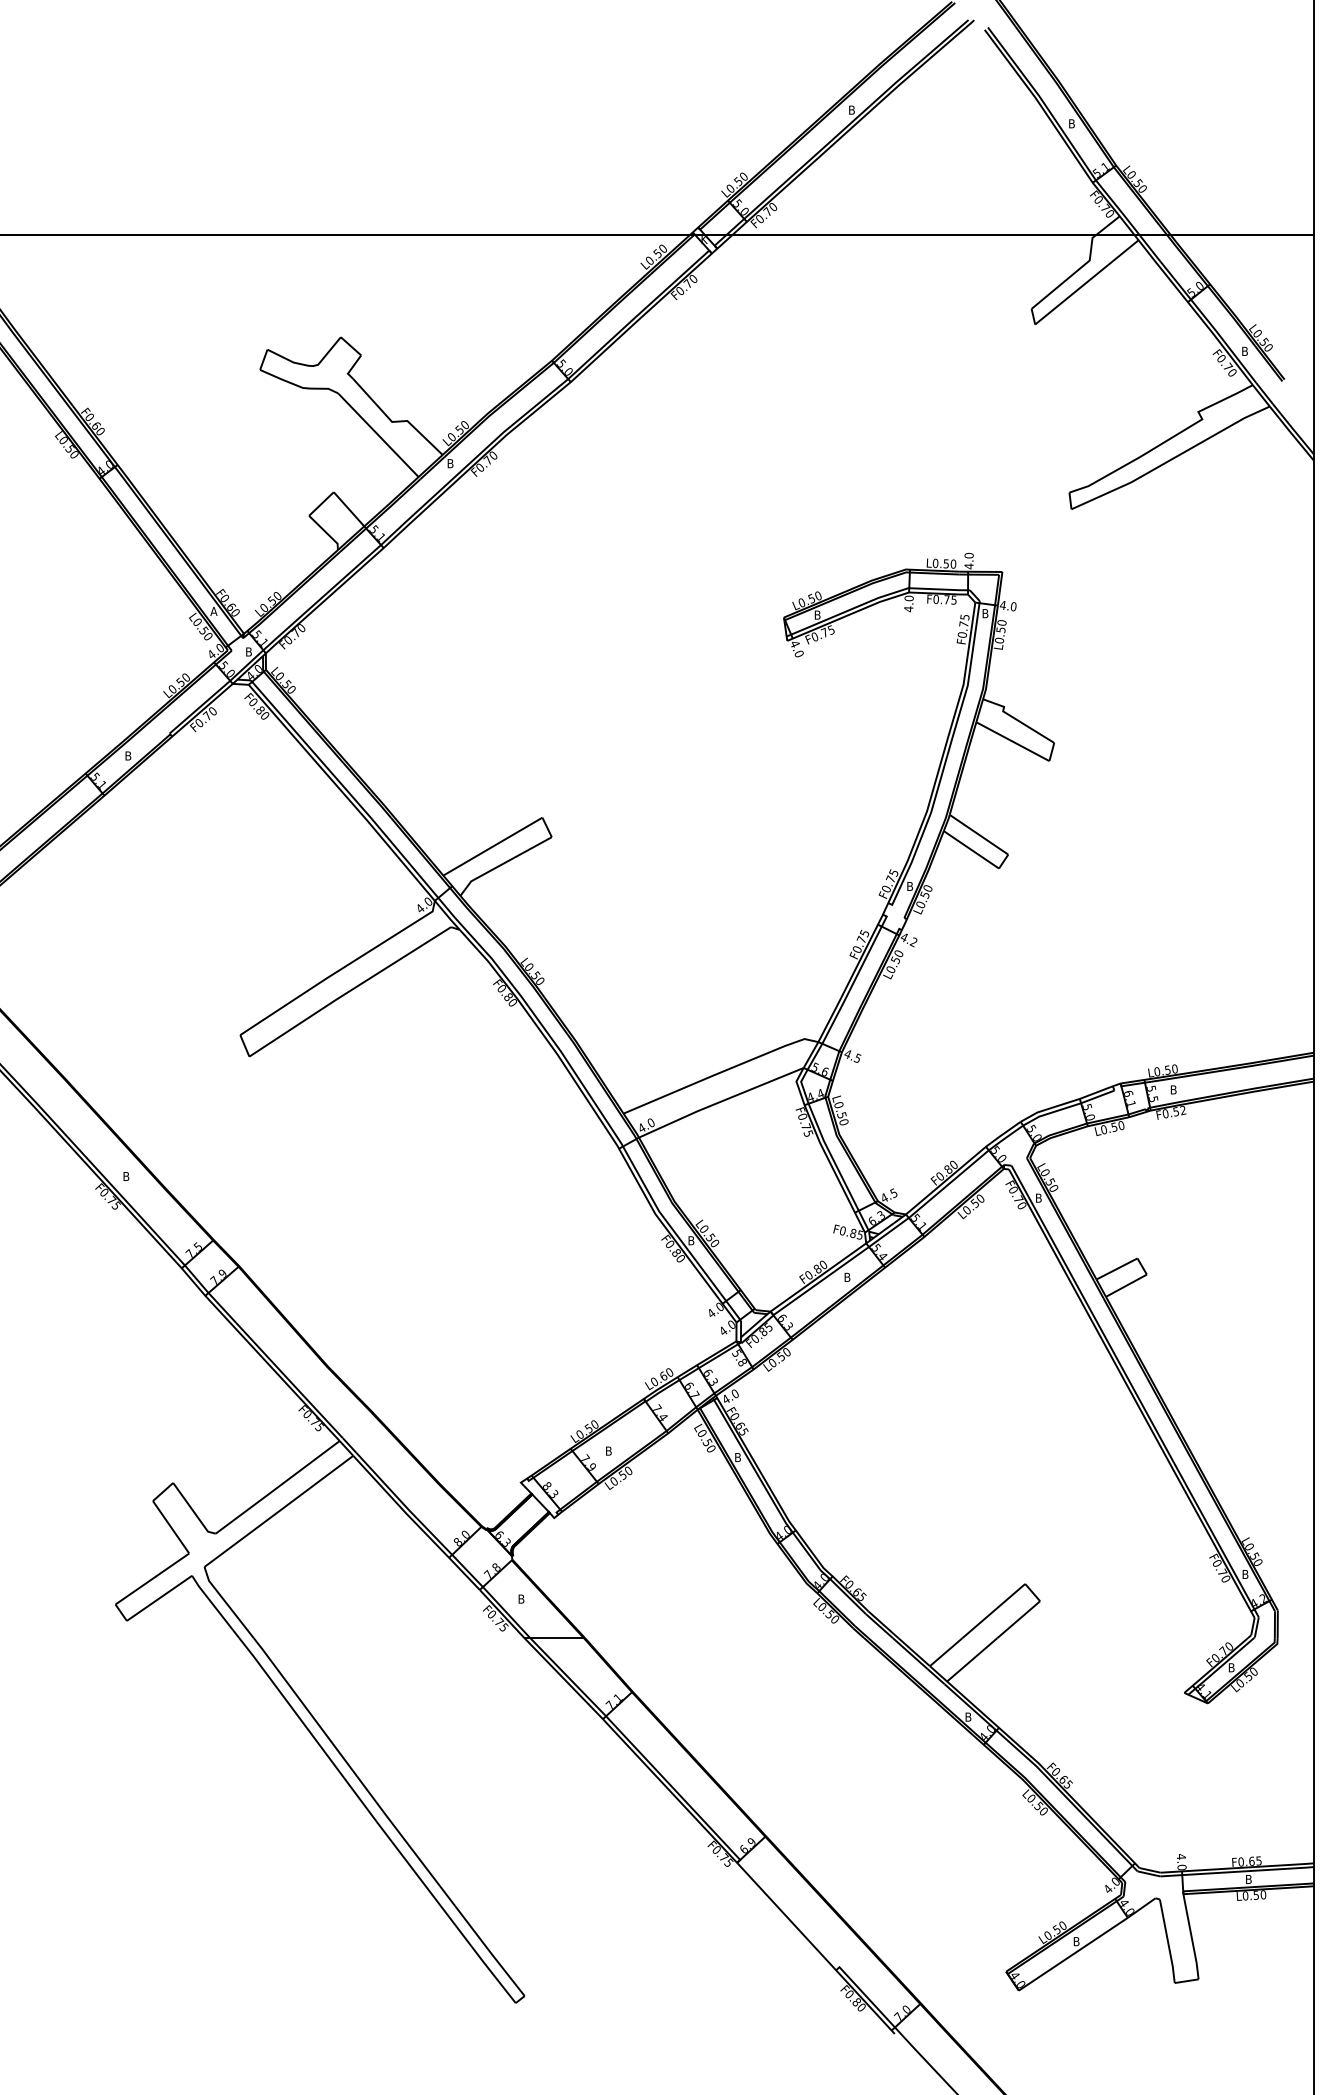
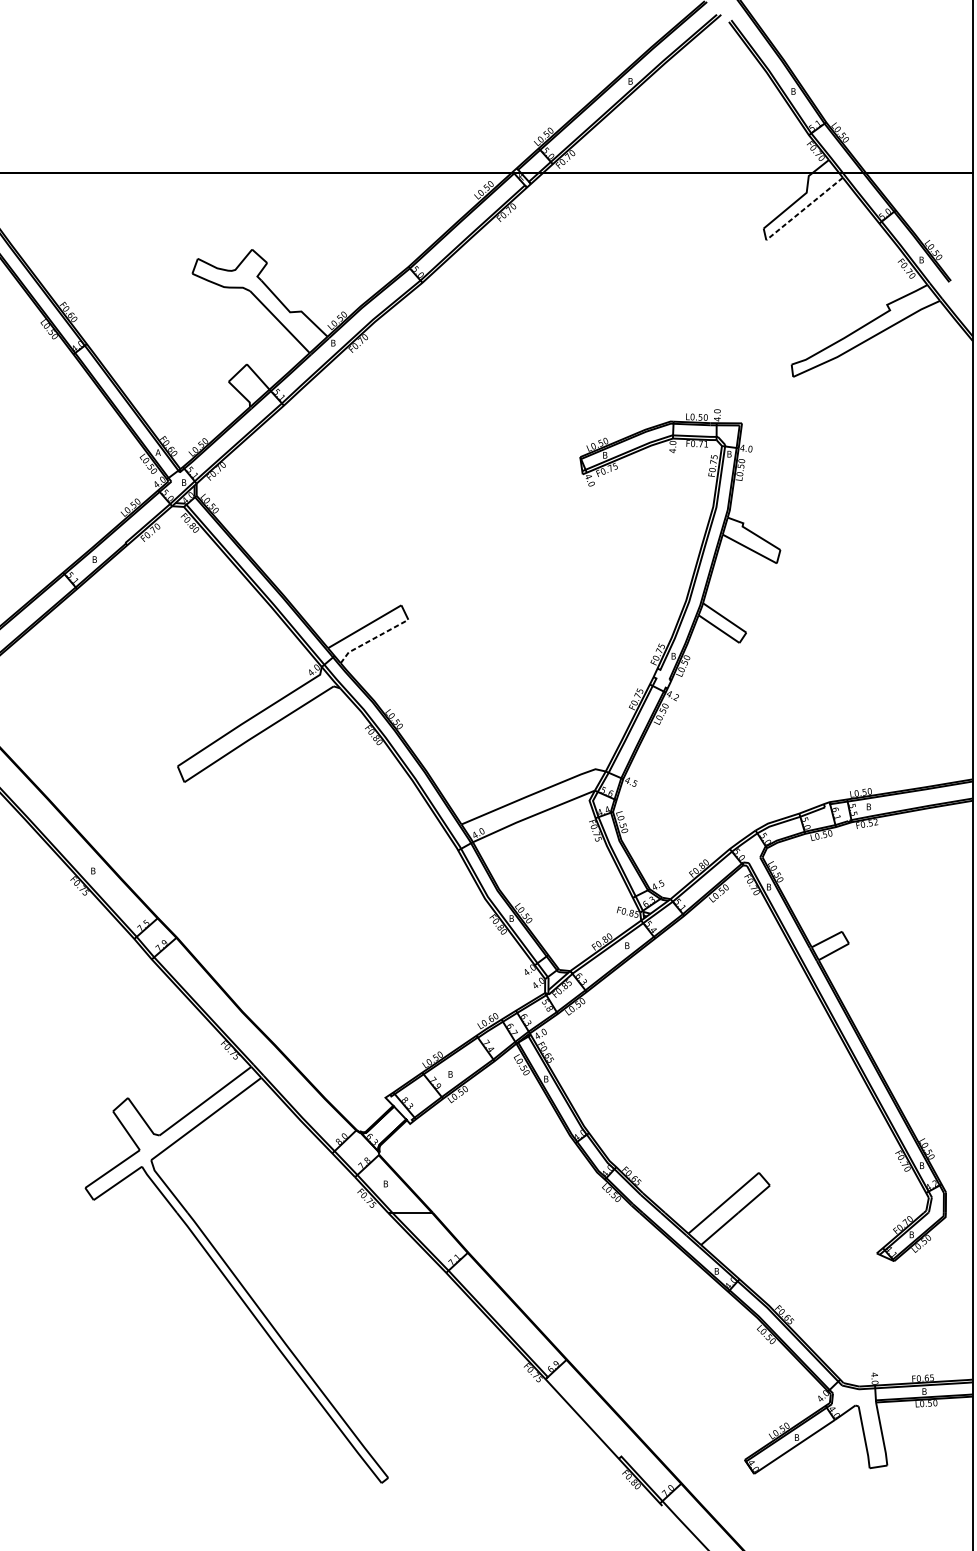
line: (1086, 282) -> (804, 209), solid -> dashed
text: (953, 599) -> (705, 443), F0.75 -> F0.71
line: (502, 864) -> (371, 639), solid -> dashed

